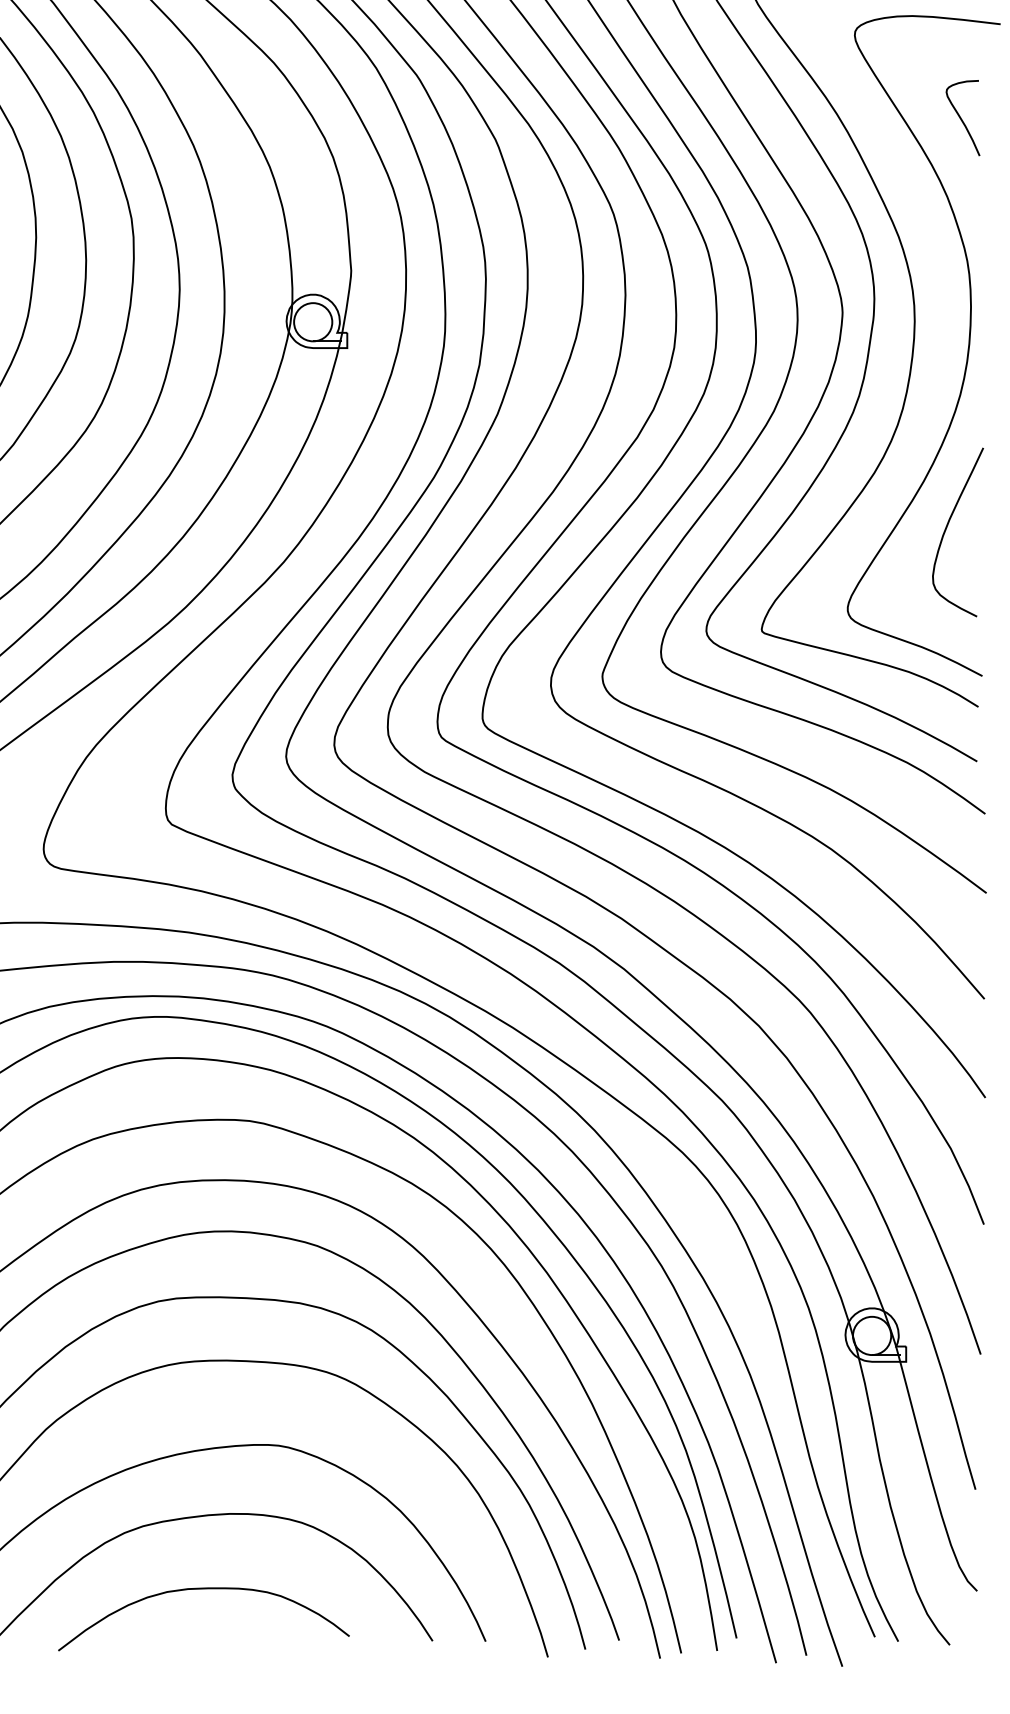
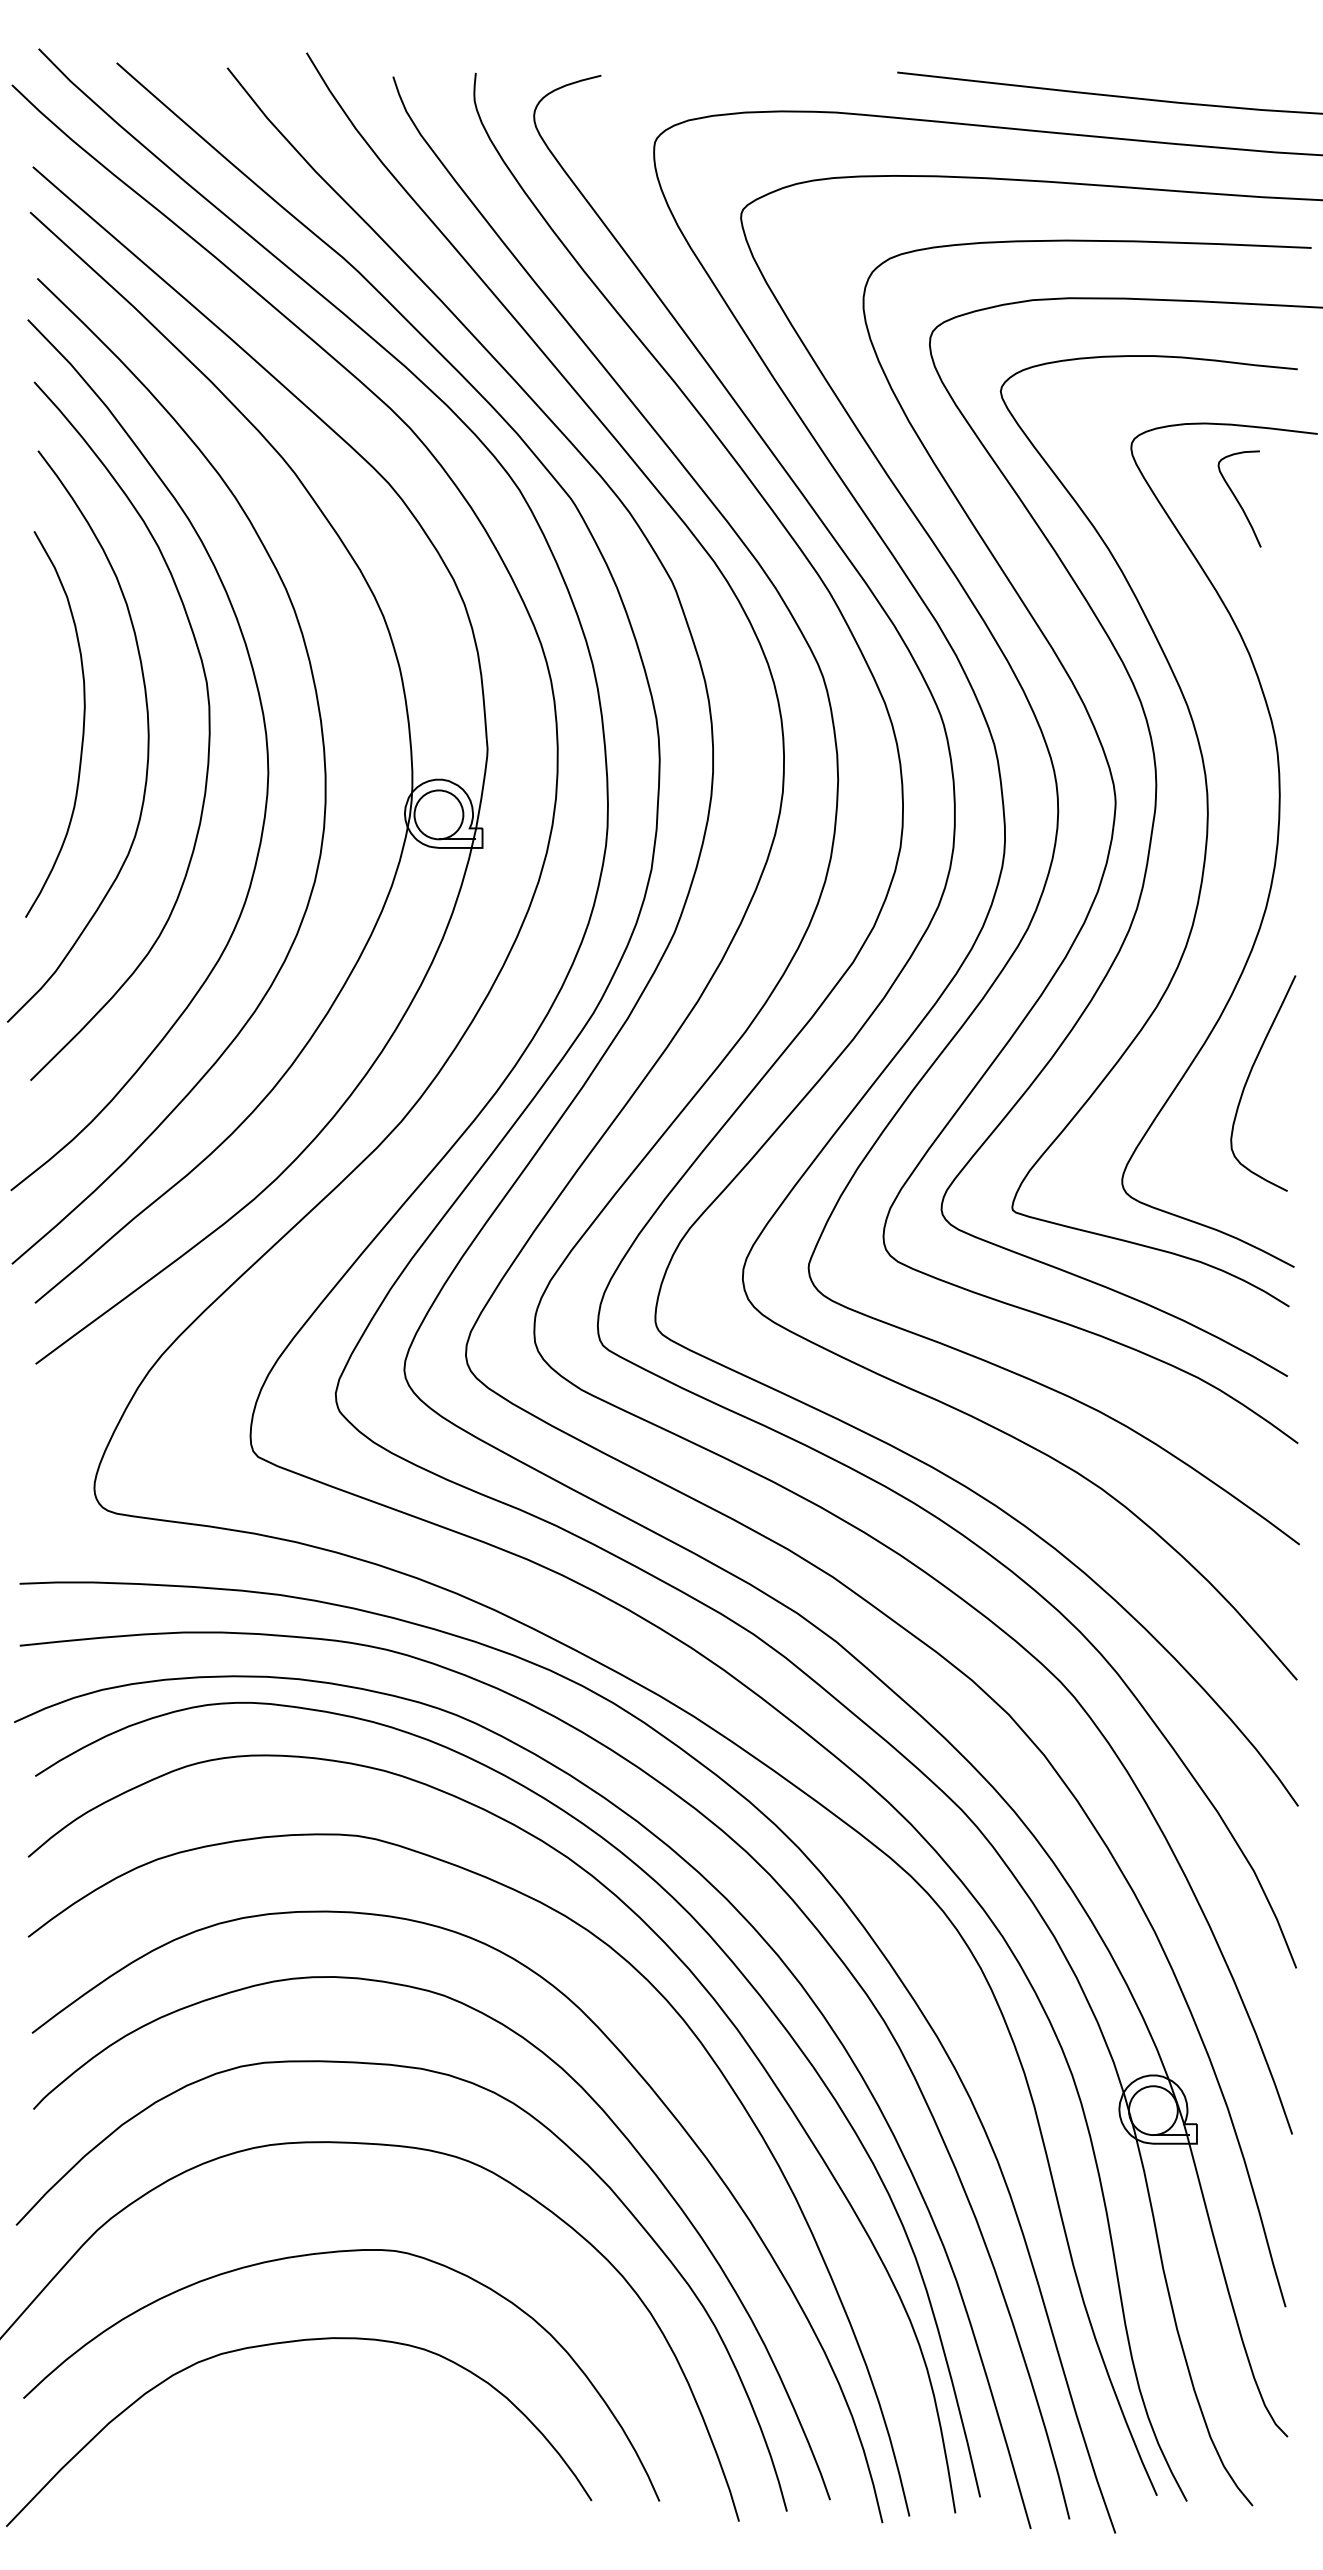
curve: (961, 117) -> (1237, 498), moved
curve: (203, 1589) -> (298, 2434), removed

